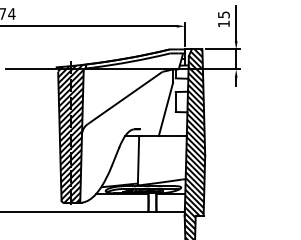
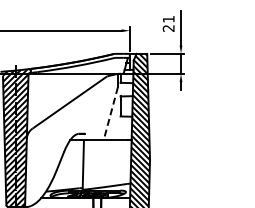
text: (223, 19) -> (168, 23), 15 -> 21
line: (165, 109) -> (110, 113), solid -> dashed

